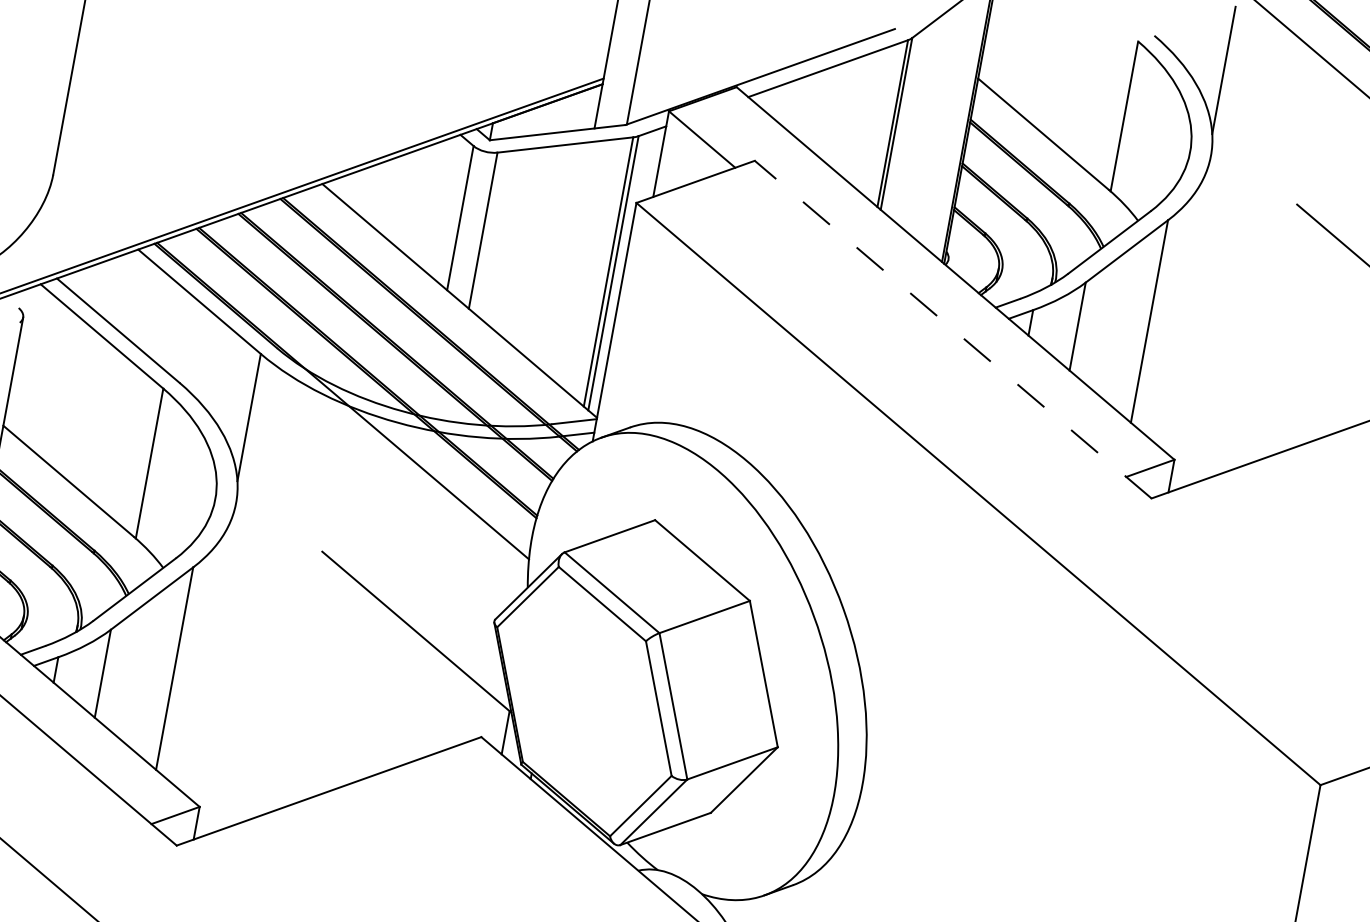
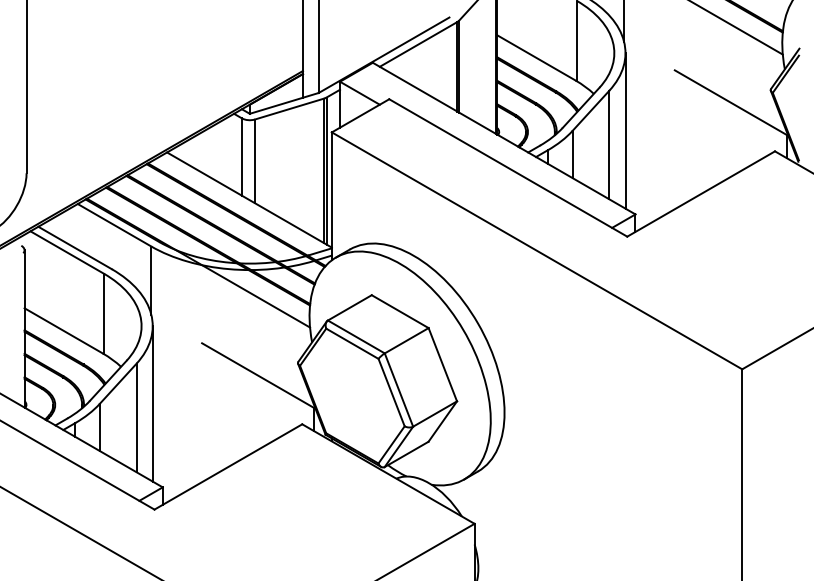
line: (1184, 299) -> (625, 130), added
line: (951, 328) -> (507, 167), dashed -> solid
line: (209, 647) -> (152, 403), added

